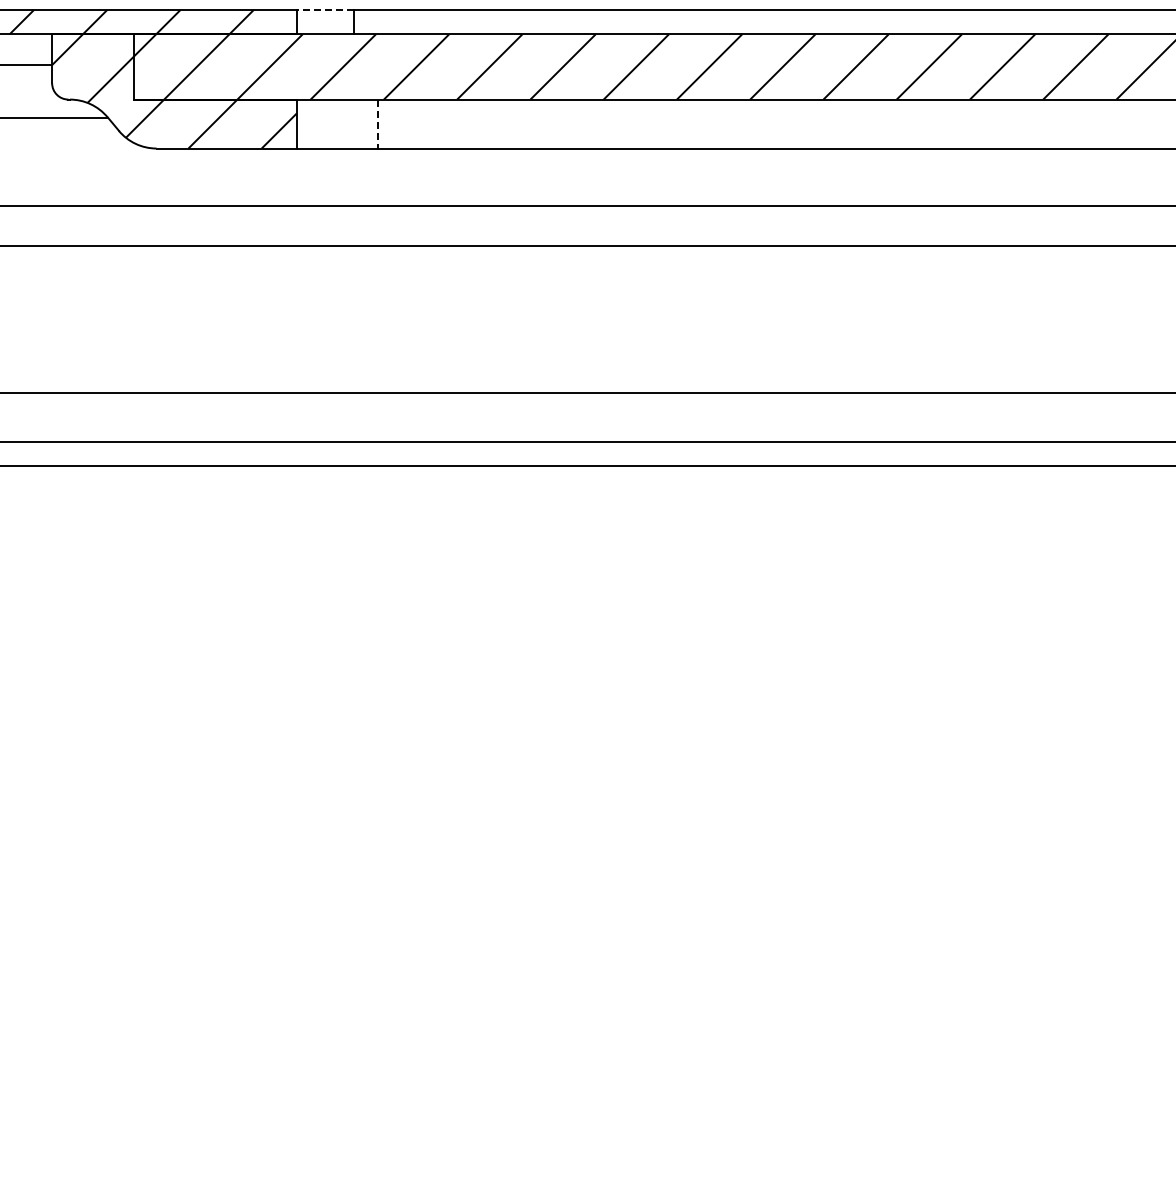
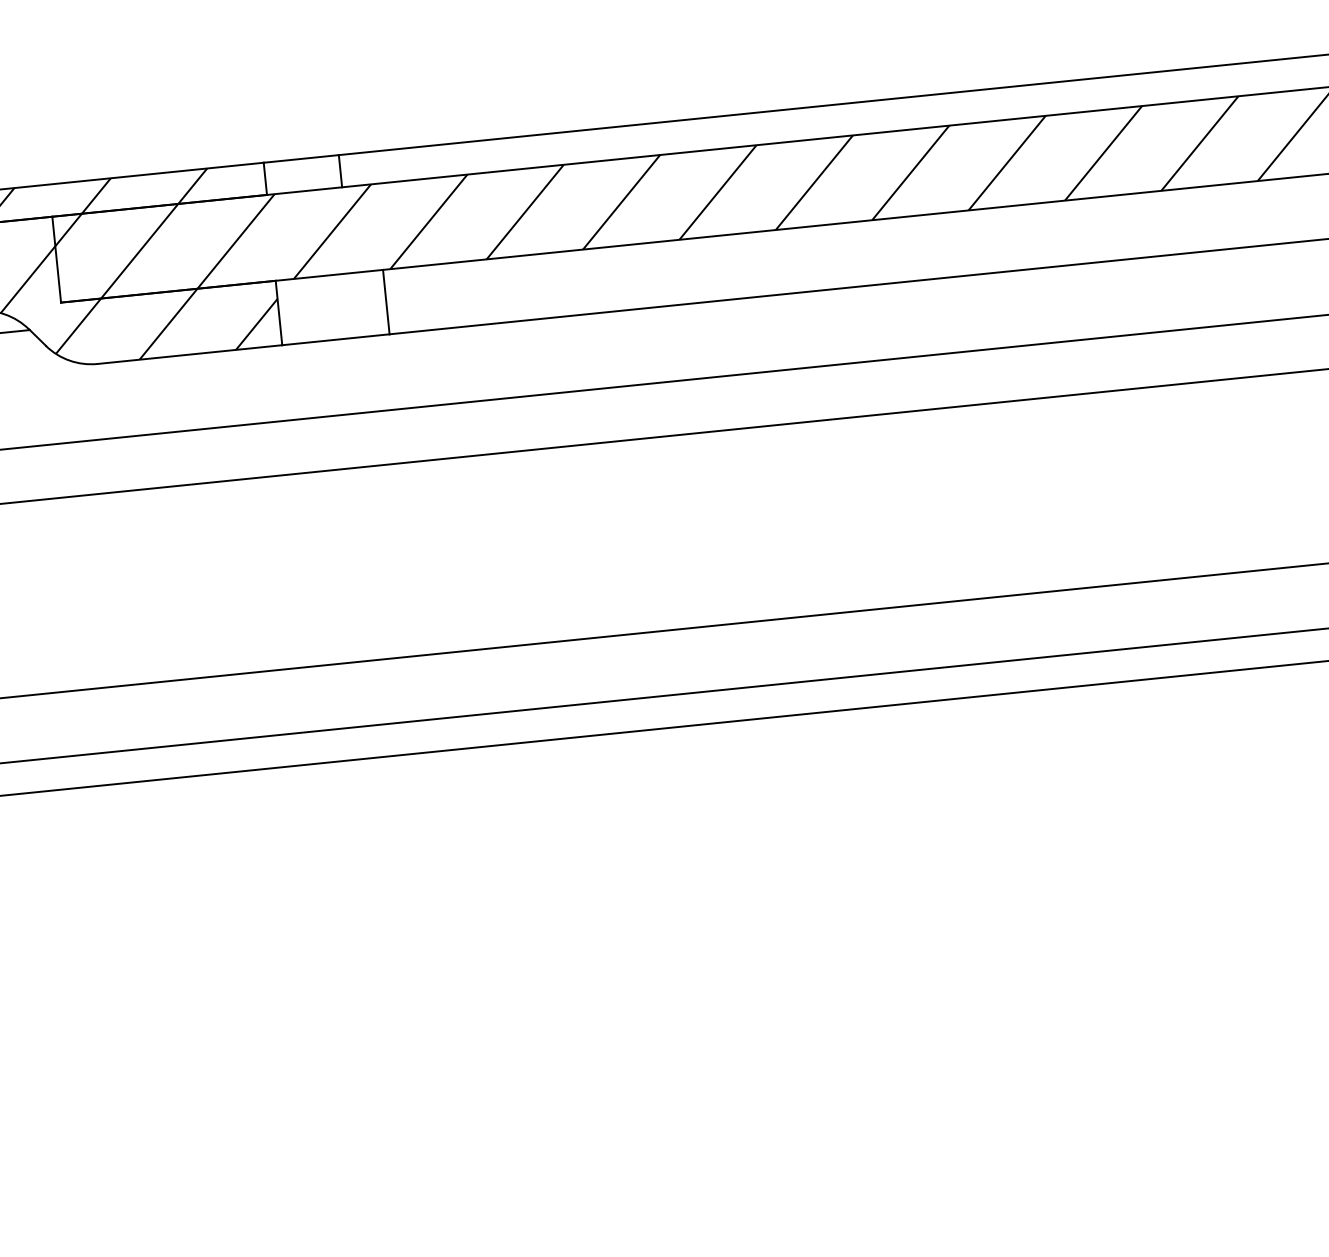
line: (325, 9) -> (301, 158), dashed -> solid
line: (378, 124) -> (386, 302), dashed -> solid

